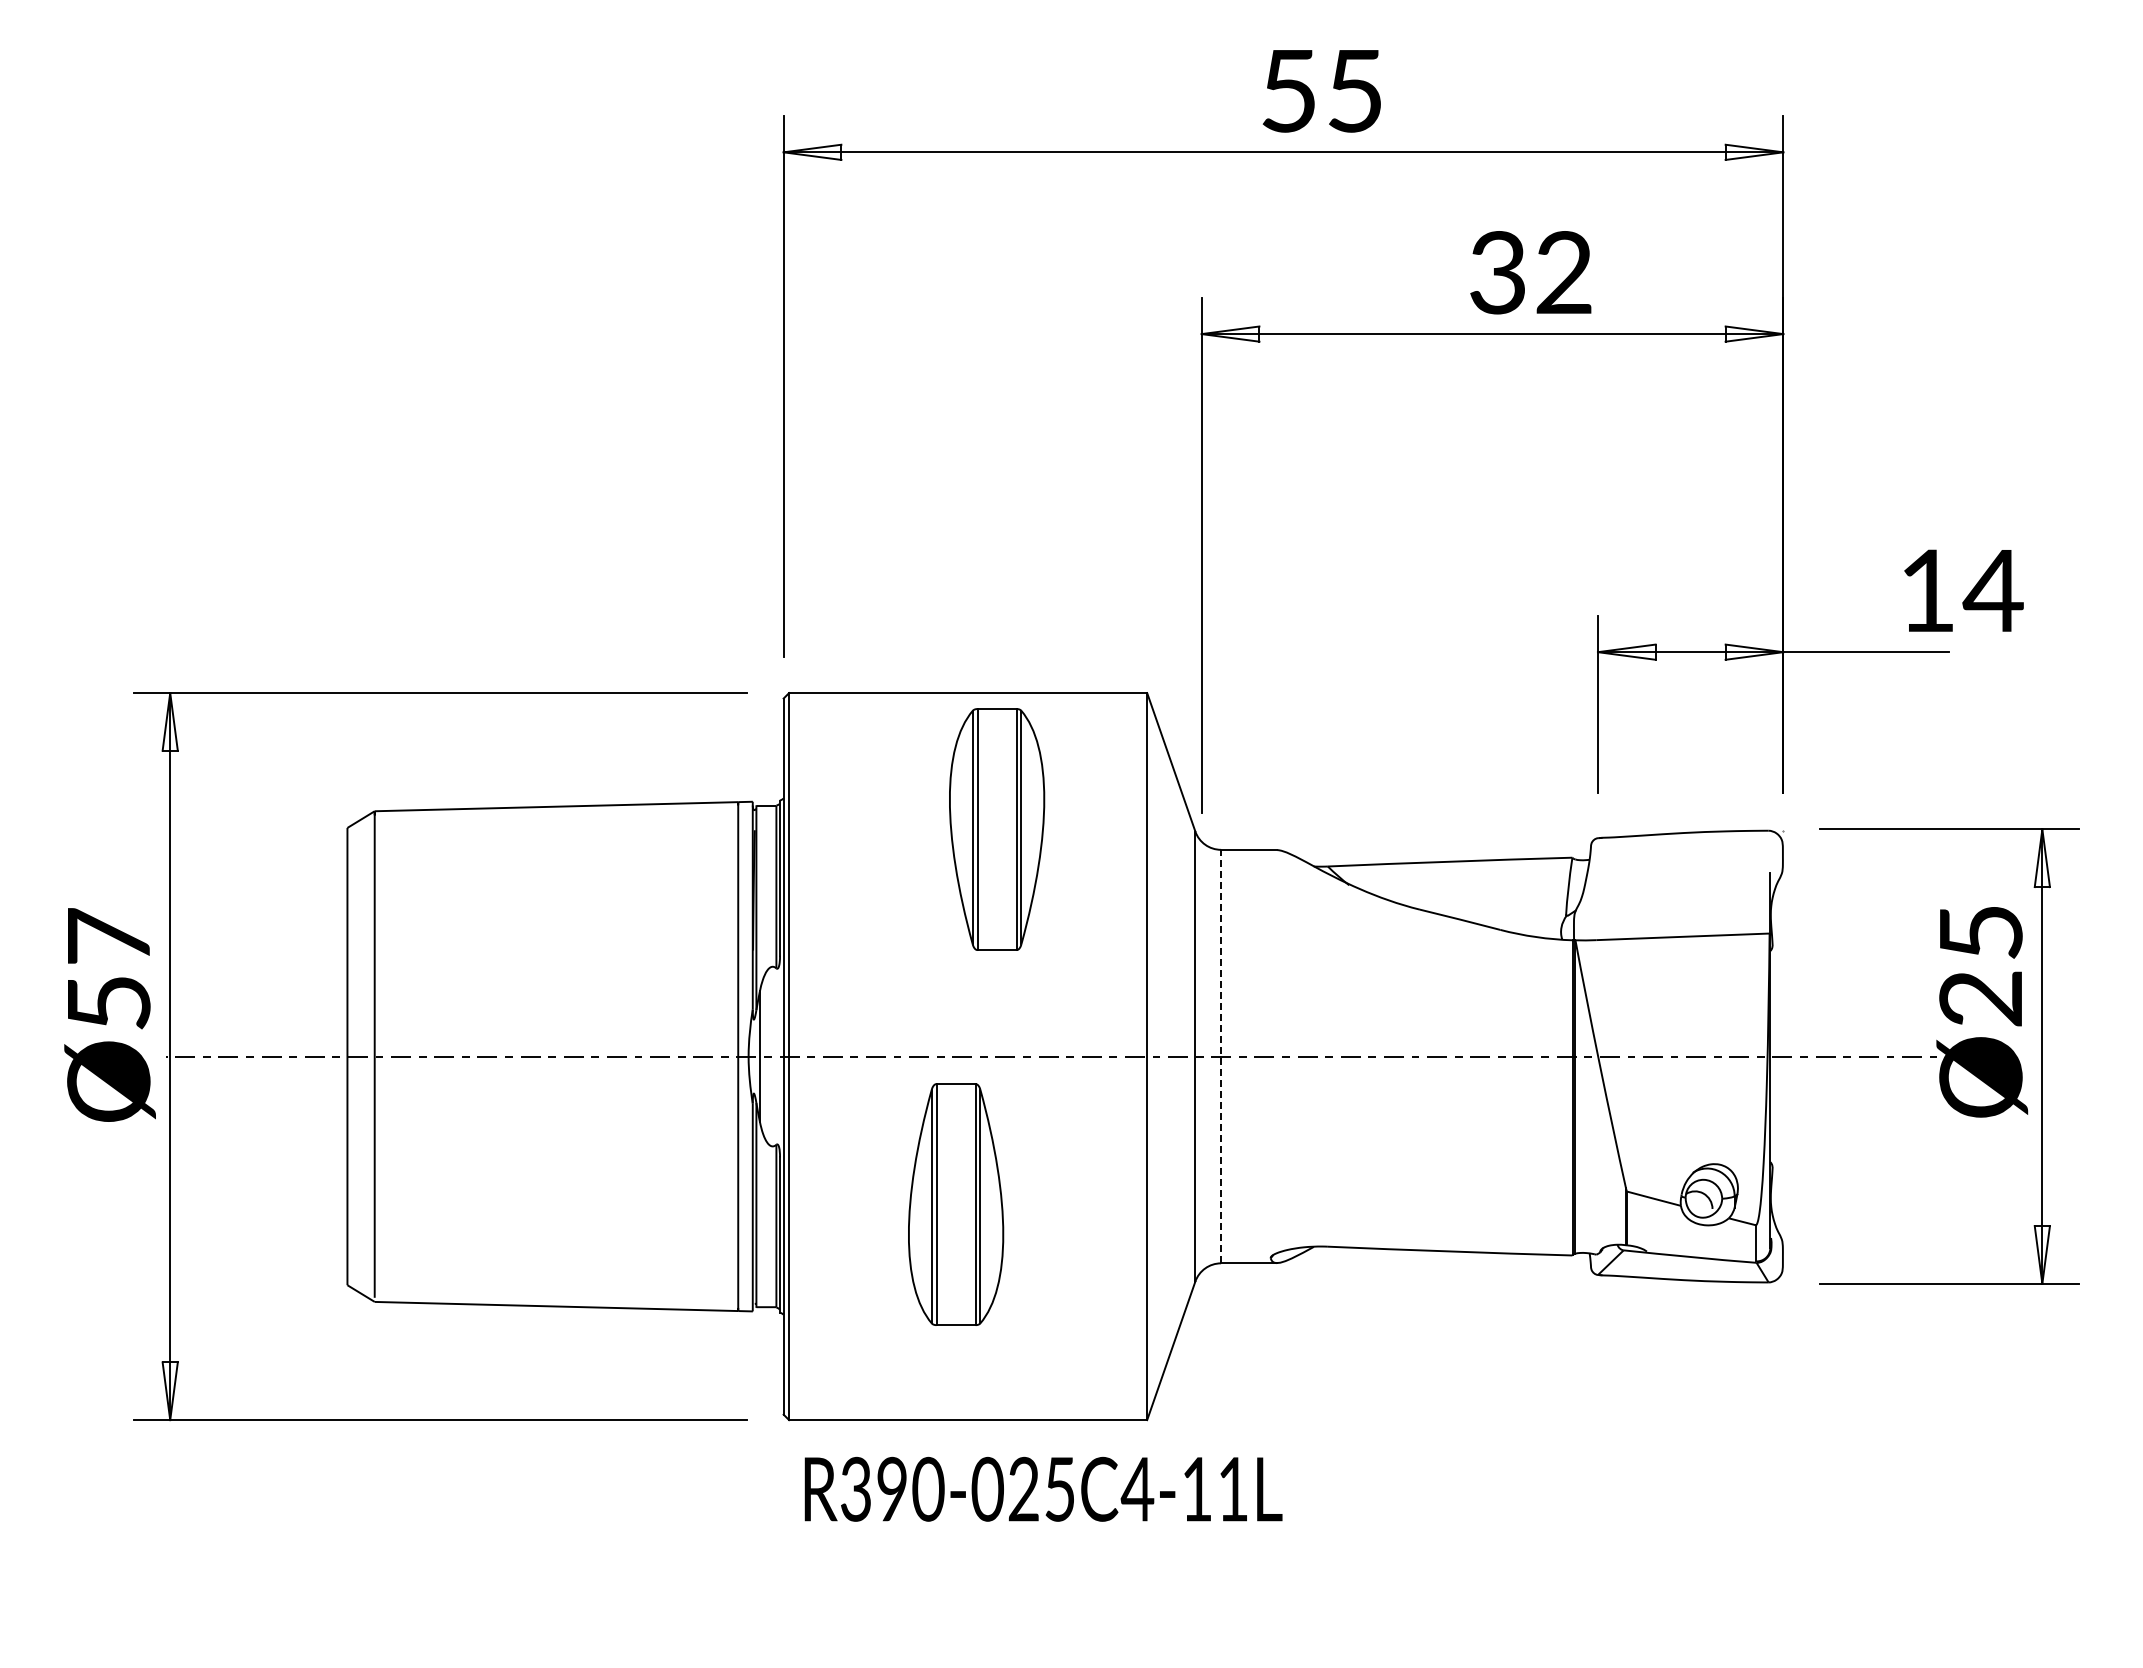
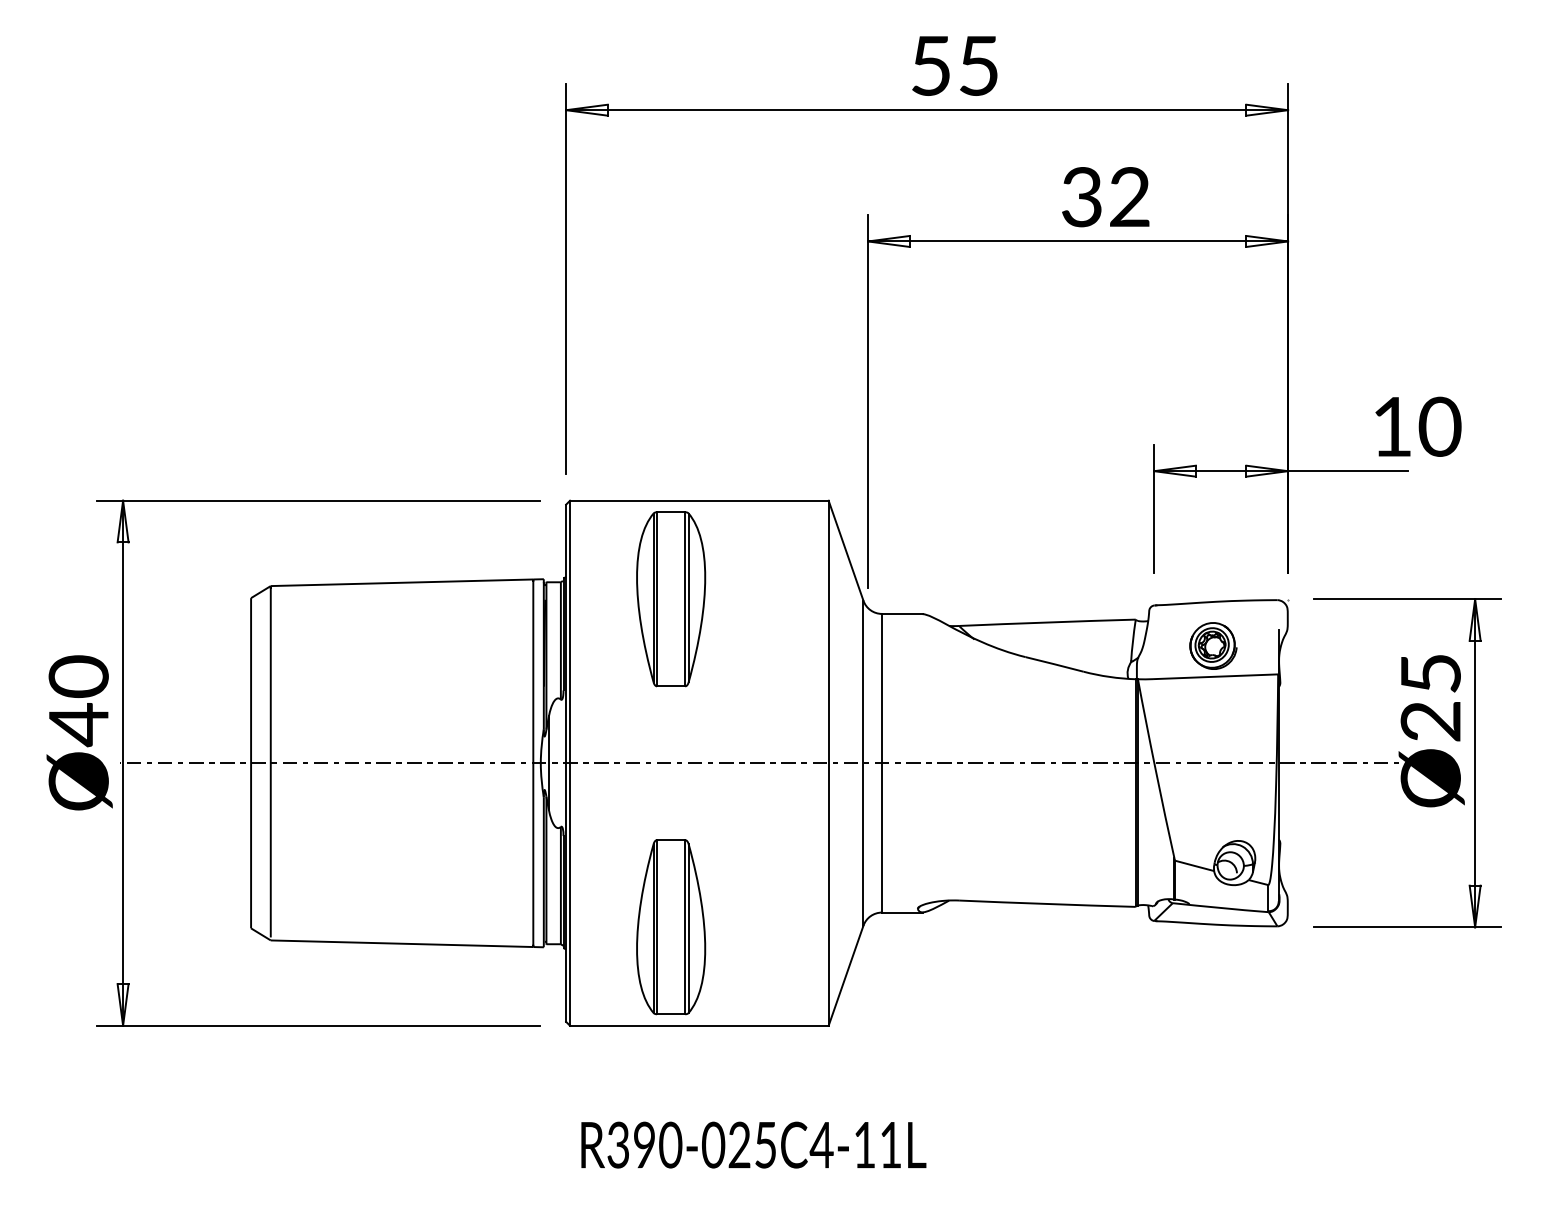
text: (1992, 590) -> (1439, 426), 14 -> 10
part: (997, 829) -> (671, 599), moved
part: (1679, 894) -> (1213, 646), added
text: (108, 970) -> (78, 701), Ø57 -> Ø40
line: (1221, 1056) -> (882, 763), dashed -> solid
part: (956, 1204) -> (671, 927), moved
text: (1043, 1488) -> (753, 1144), moved

